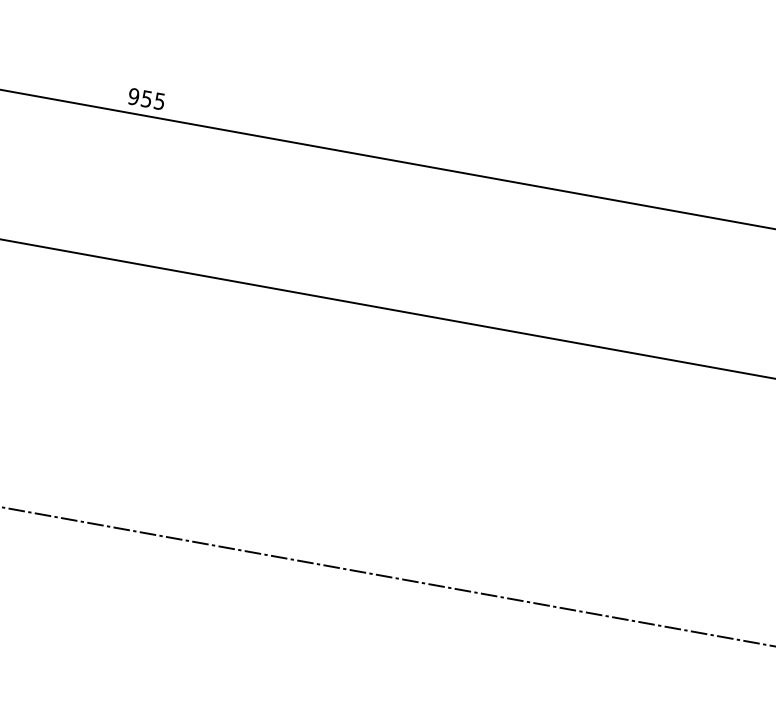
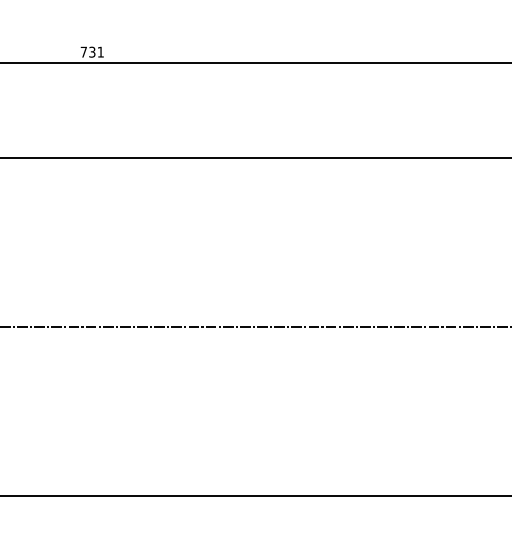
text: (145, 97) -> (91, 51), 955 -> 731

